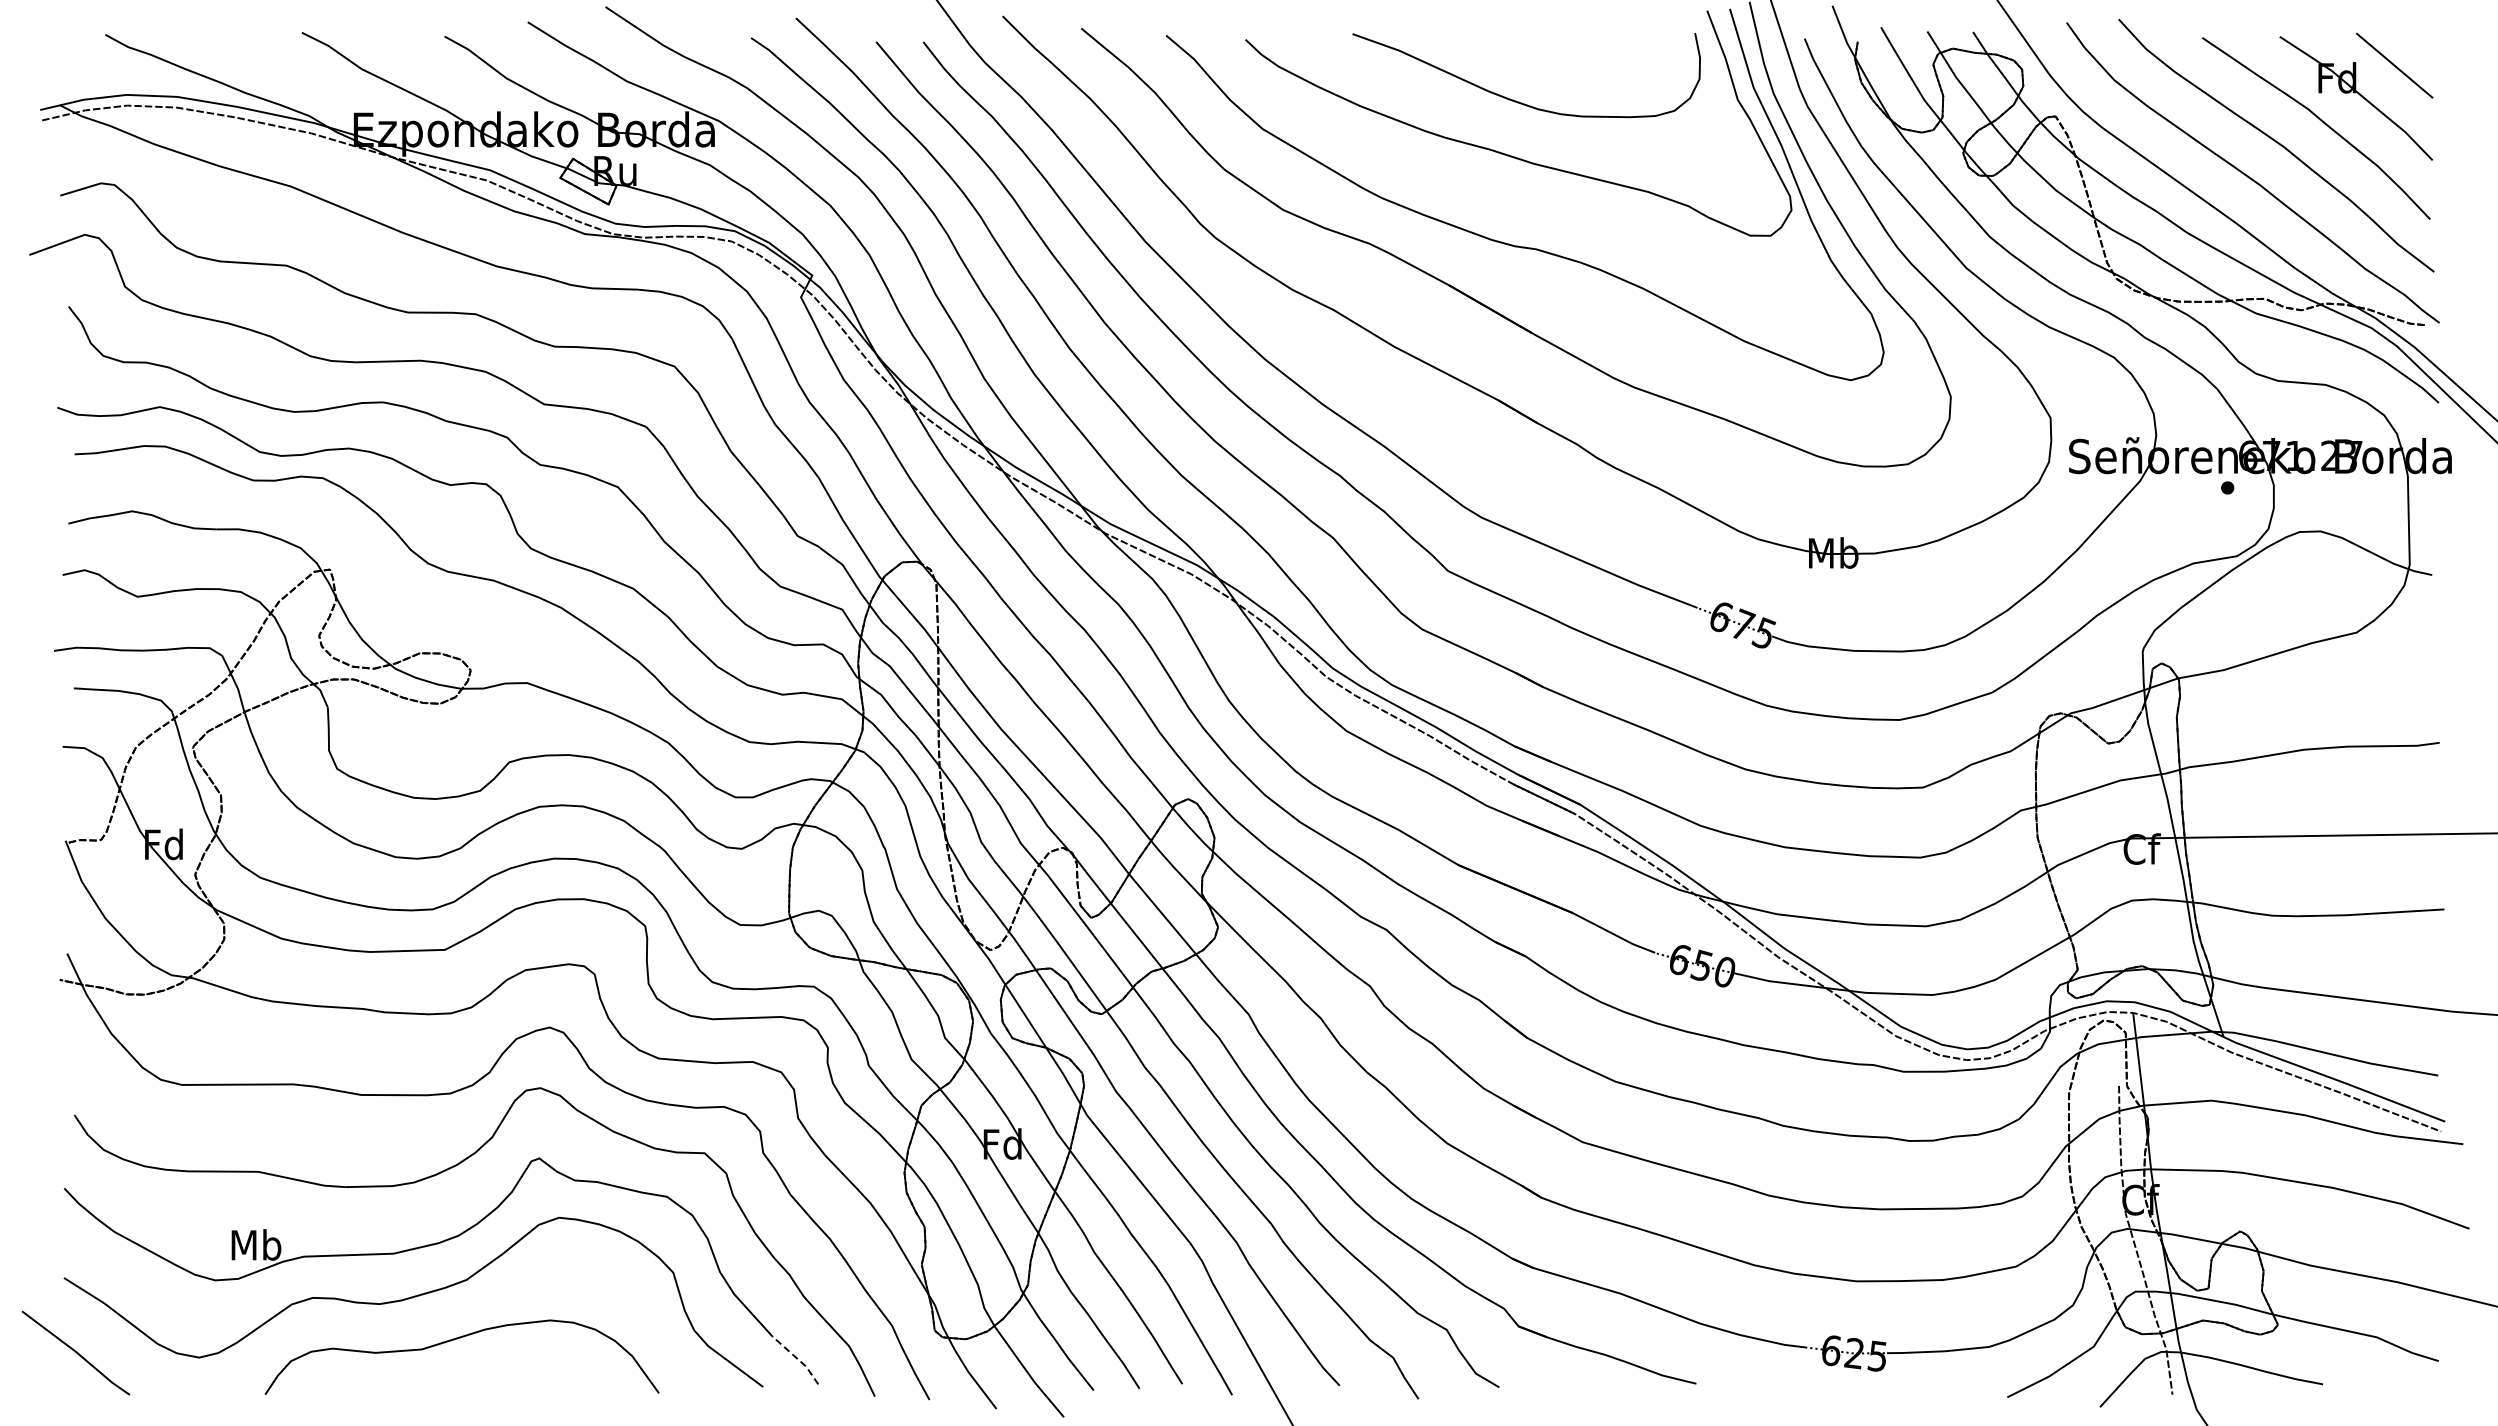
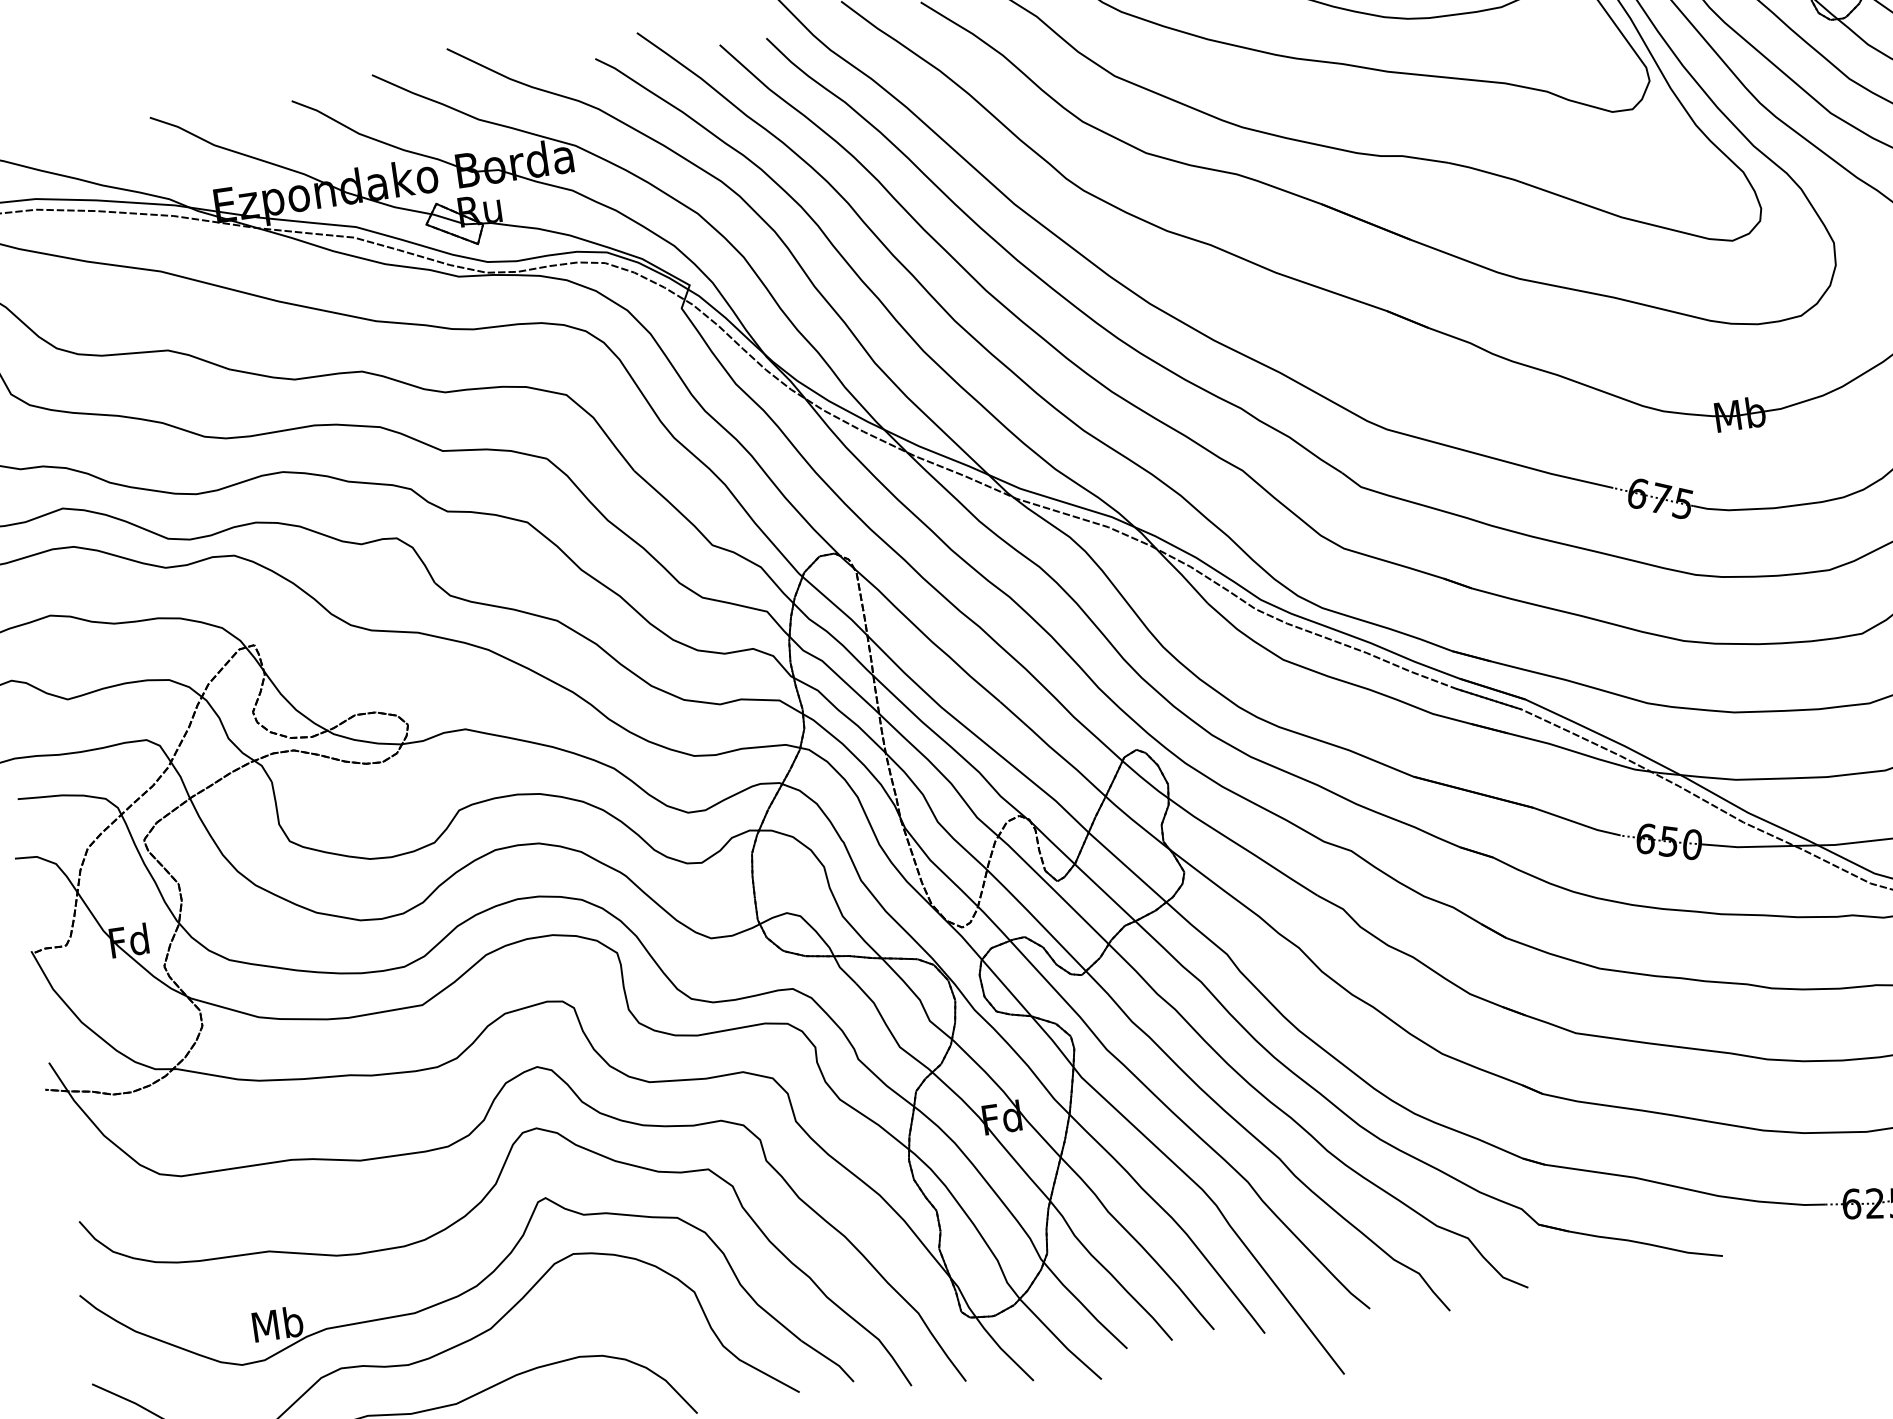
line: (797, 1358) -> (829, 1359), dashed -> solid

